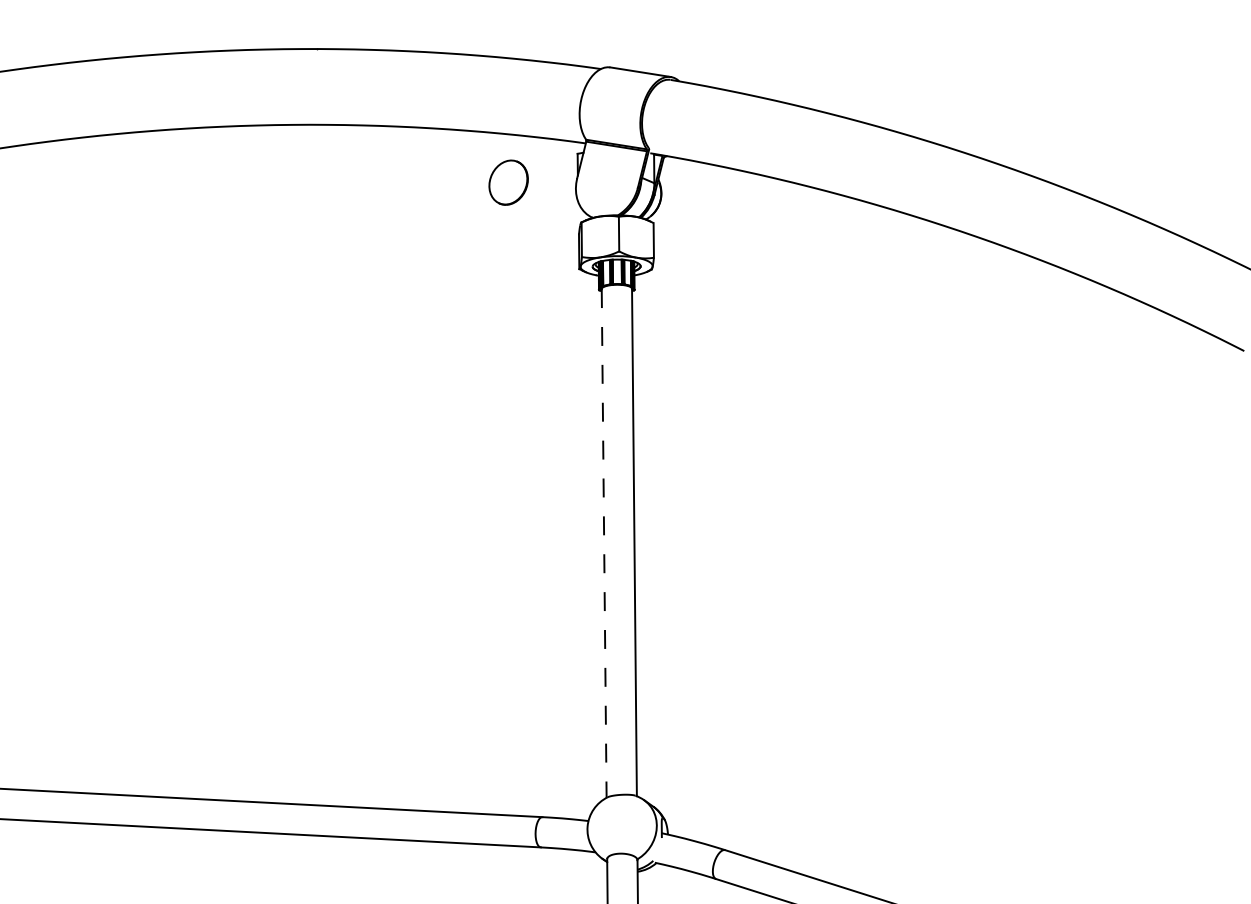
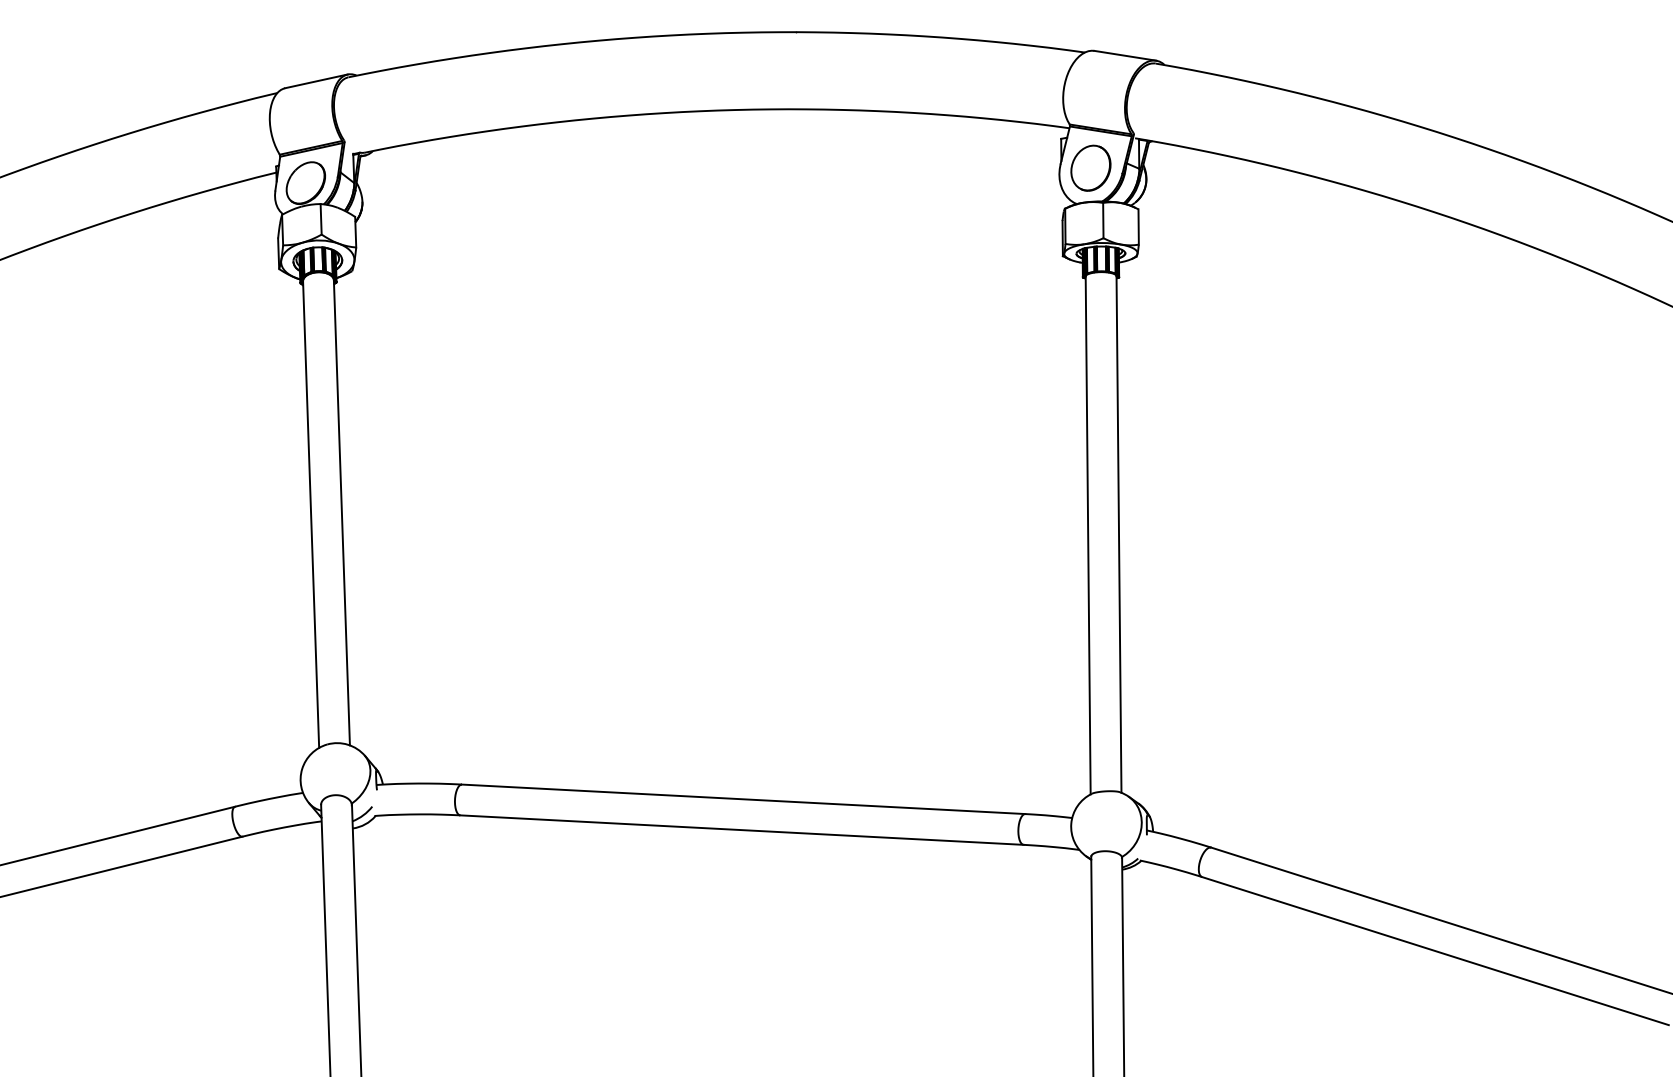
part: (508, 181) -> (1090, 167), moved
line: (604, 543) -> (1088, 535), dashed -> solid

